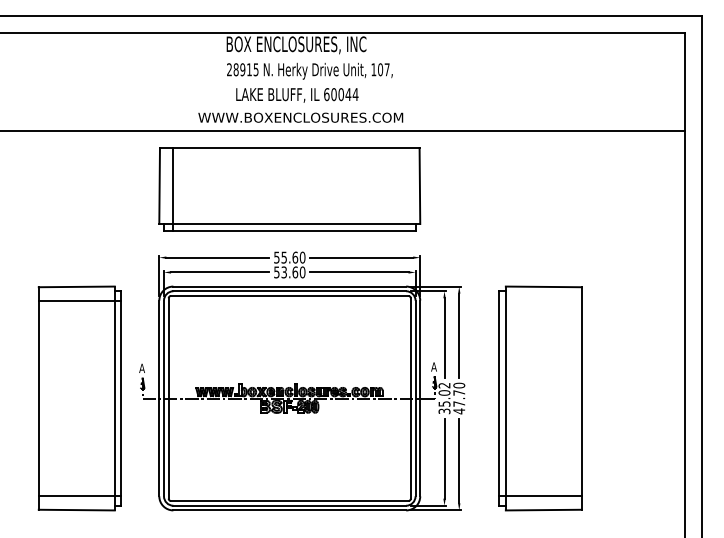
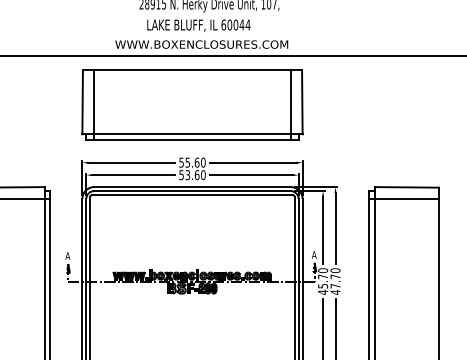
line: (406, 188) -> (291, 104), added
line: (540, 300) -> (404, 198), added
text: (444, 398) -> (323, 281), 35.02 -> 45.70

